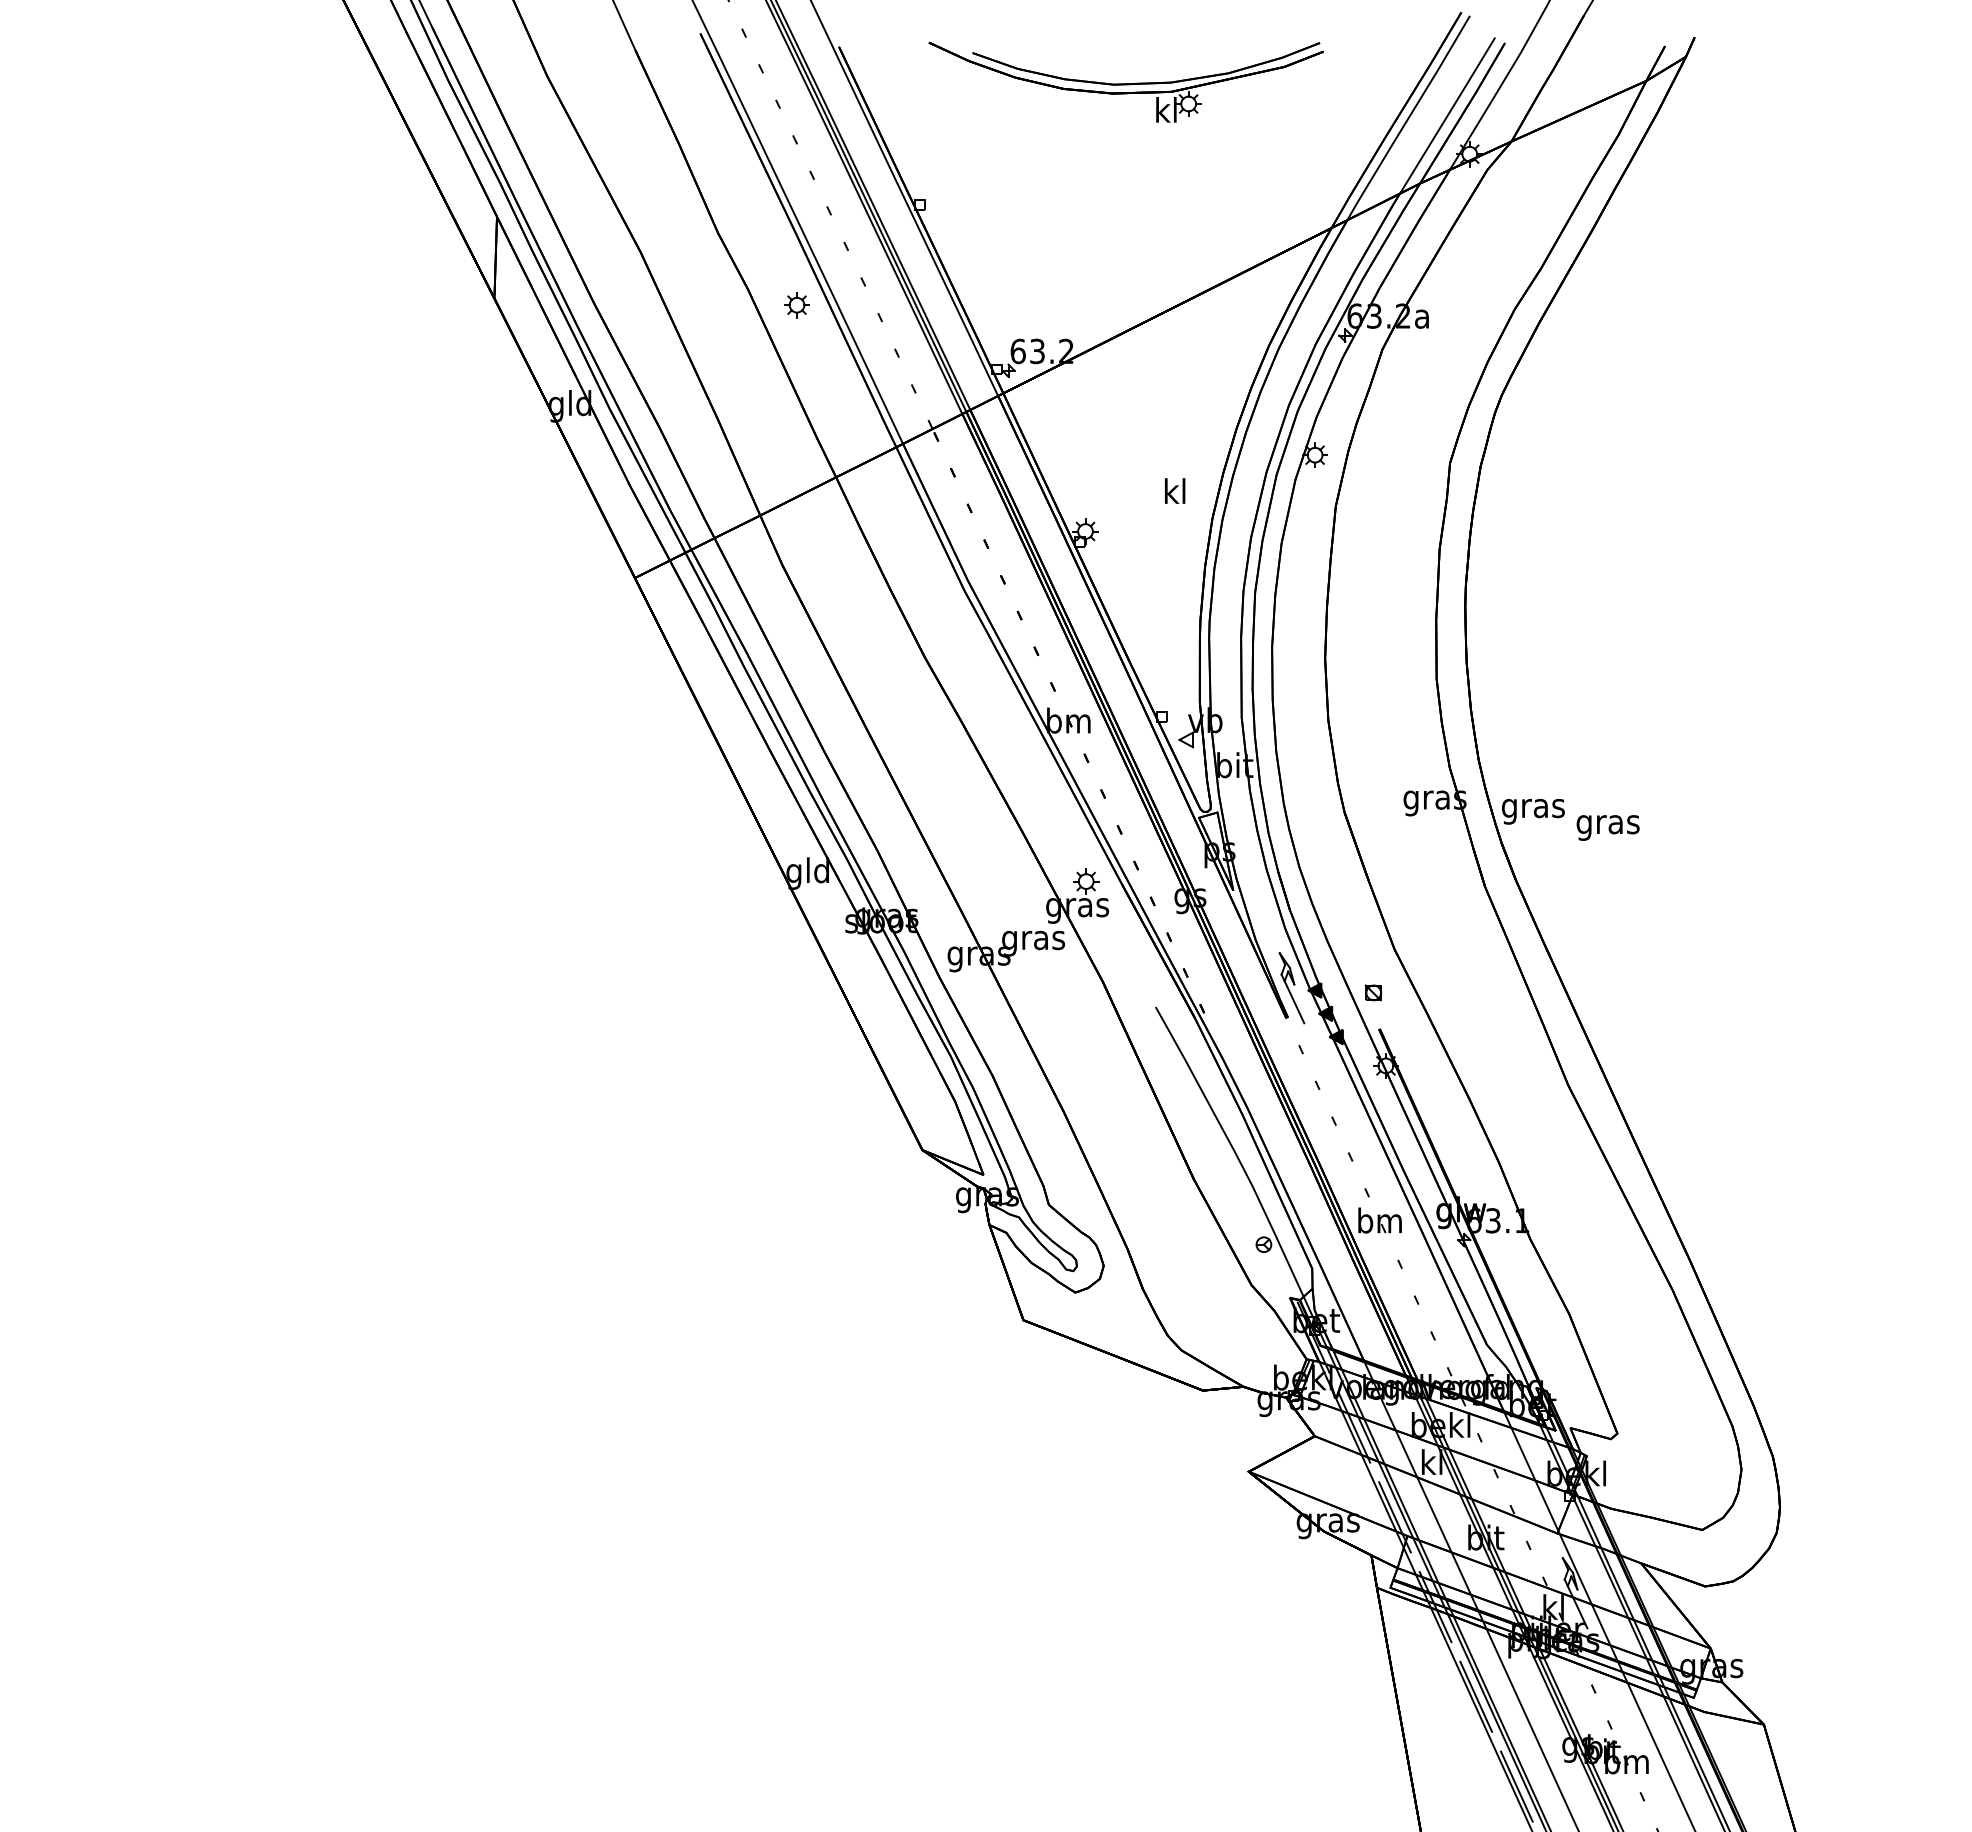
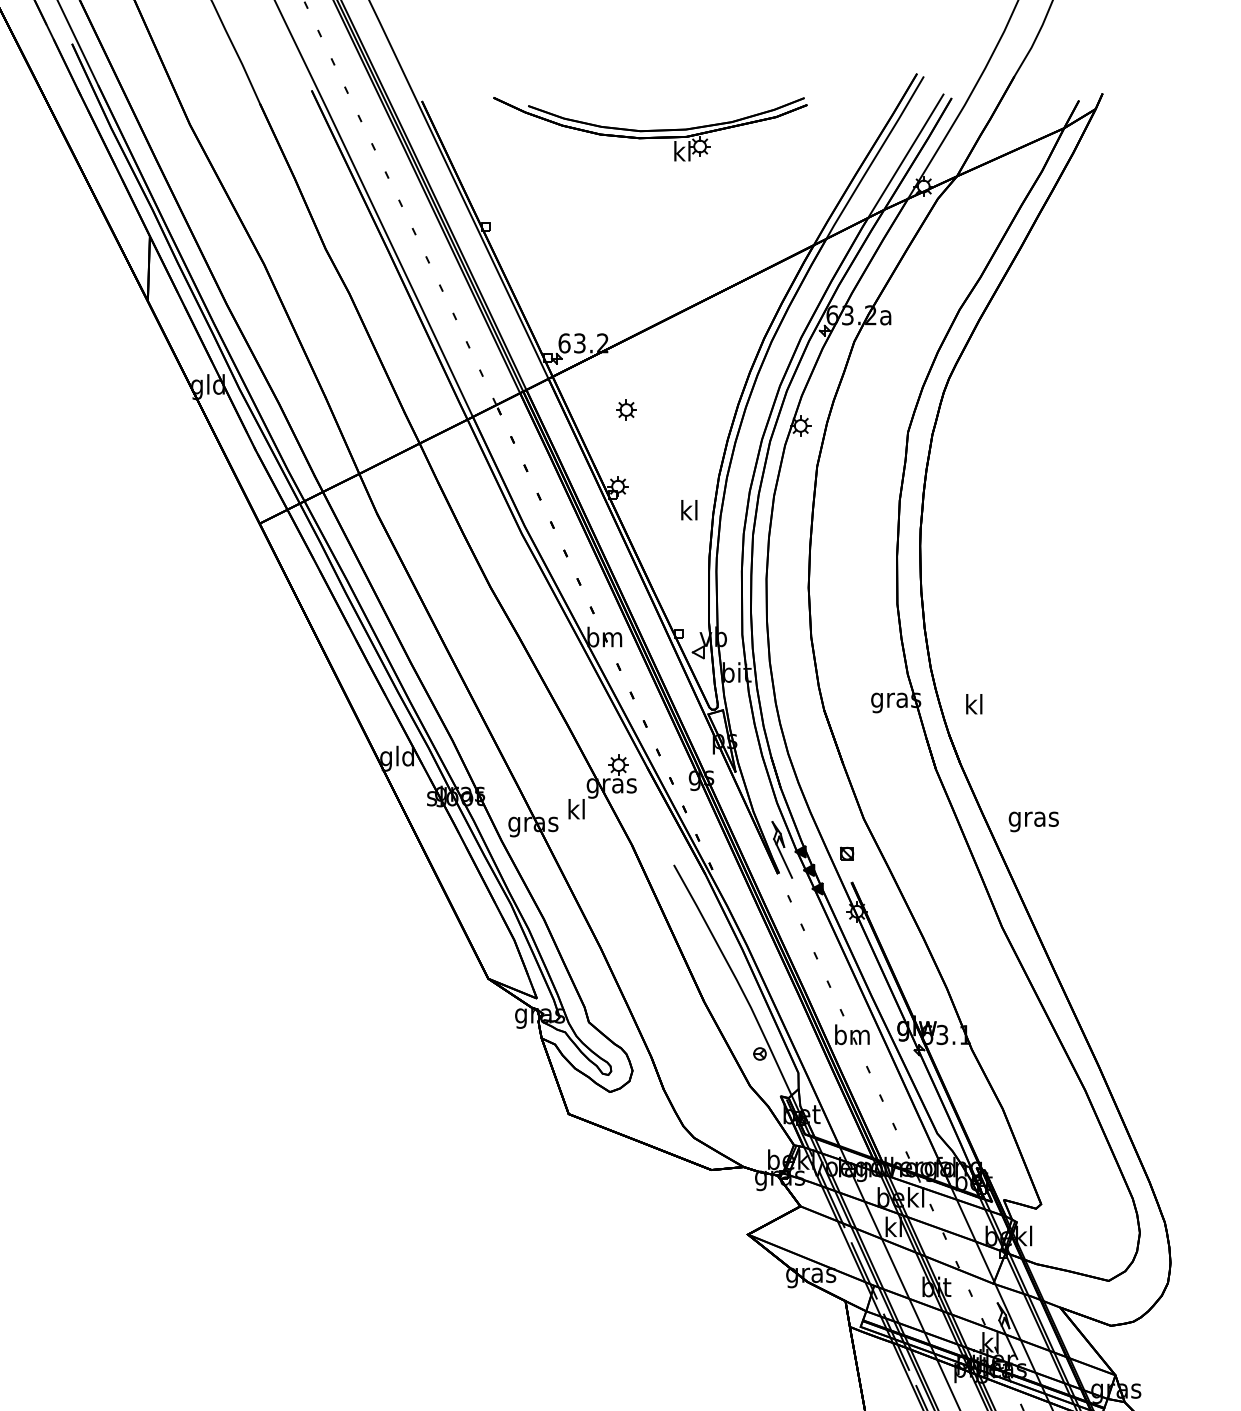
part: (796, 305) -> (626, 410), moved
text: (1175, 490) -> (689, 509), moved
text: (1532, 808) -> (973, 706), gras -> kl
text: (1607, 827) -> (1033, 821), moved
text: (1033, 940) -> (576, 812), gras -> kl

